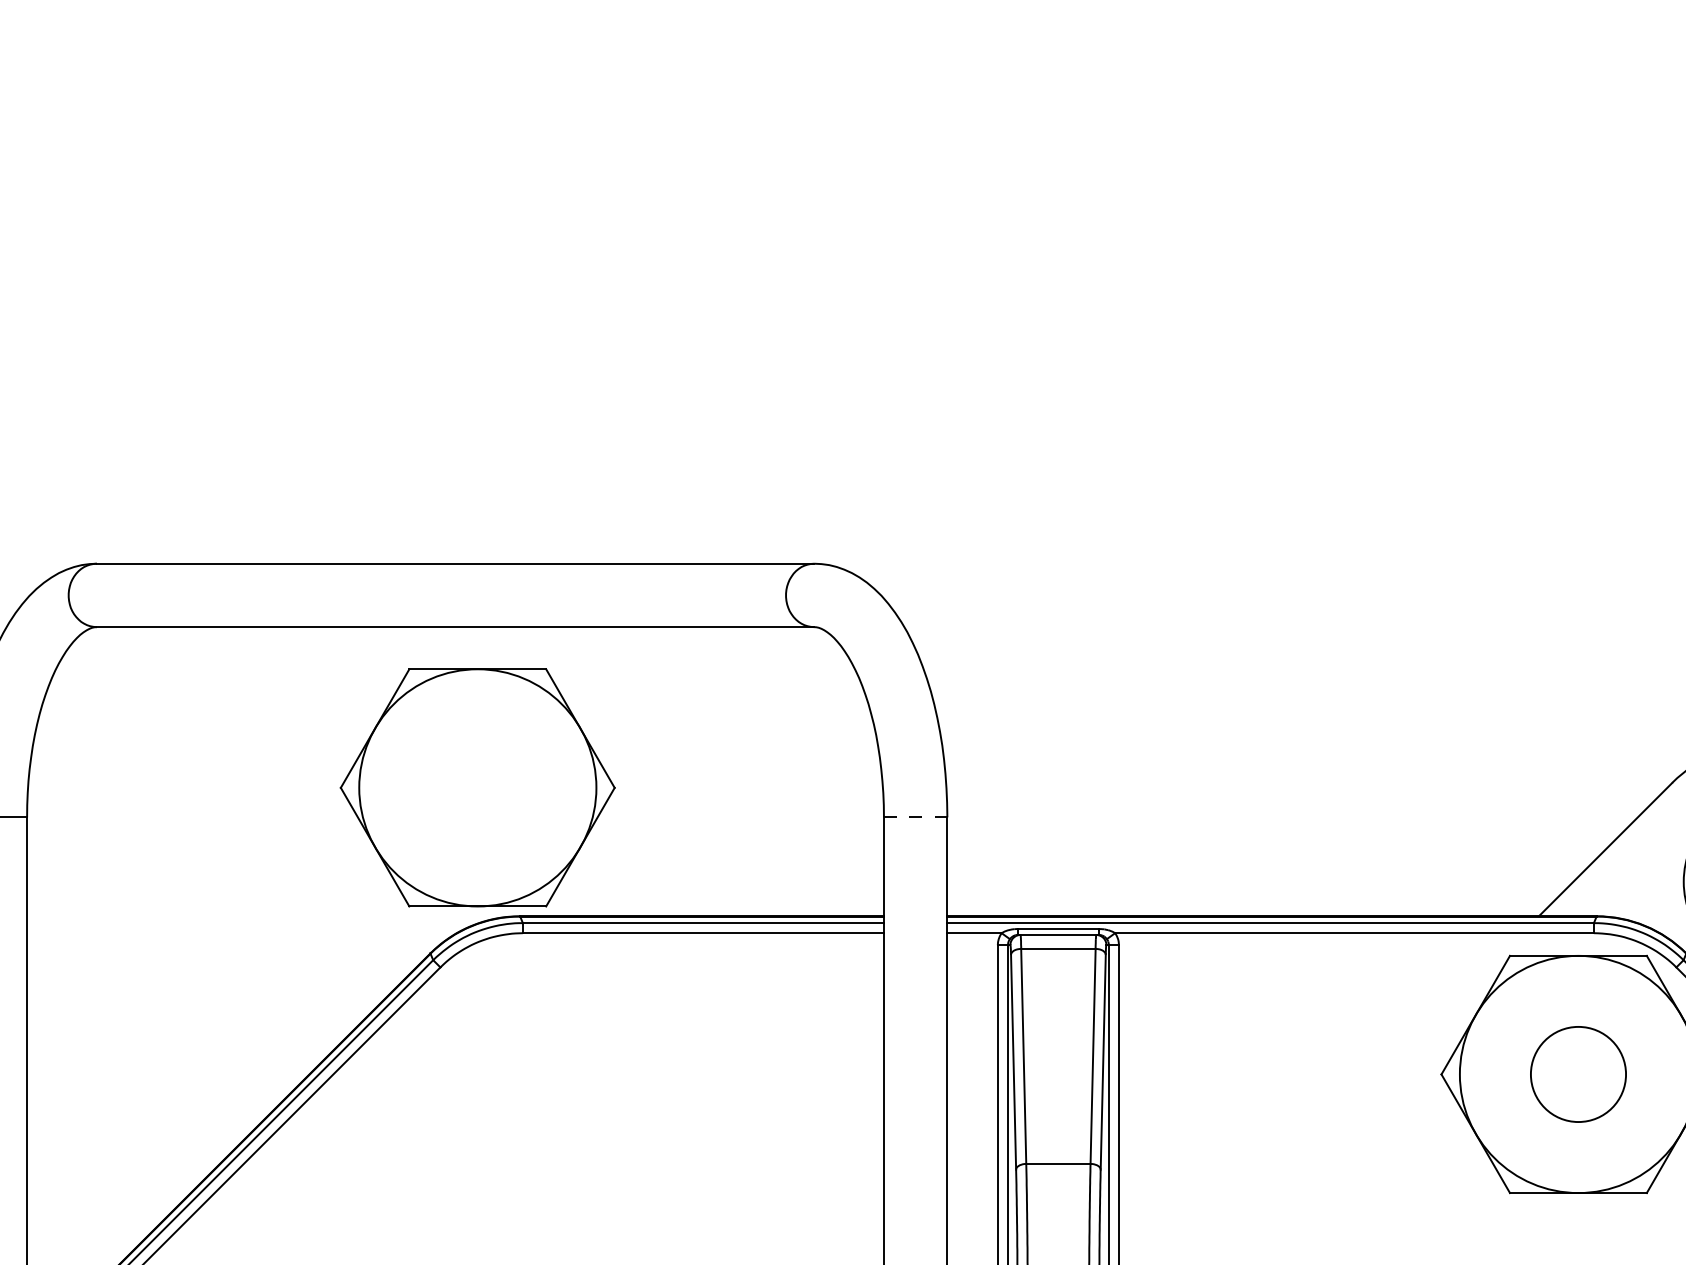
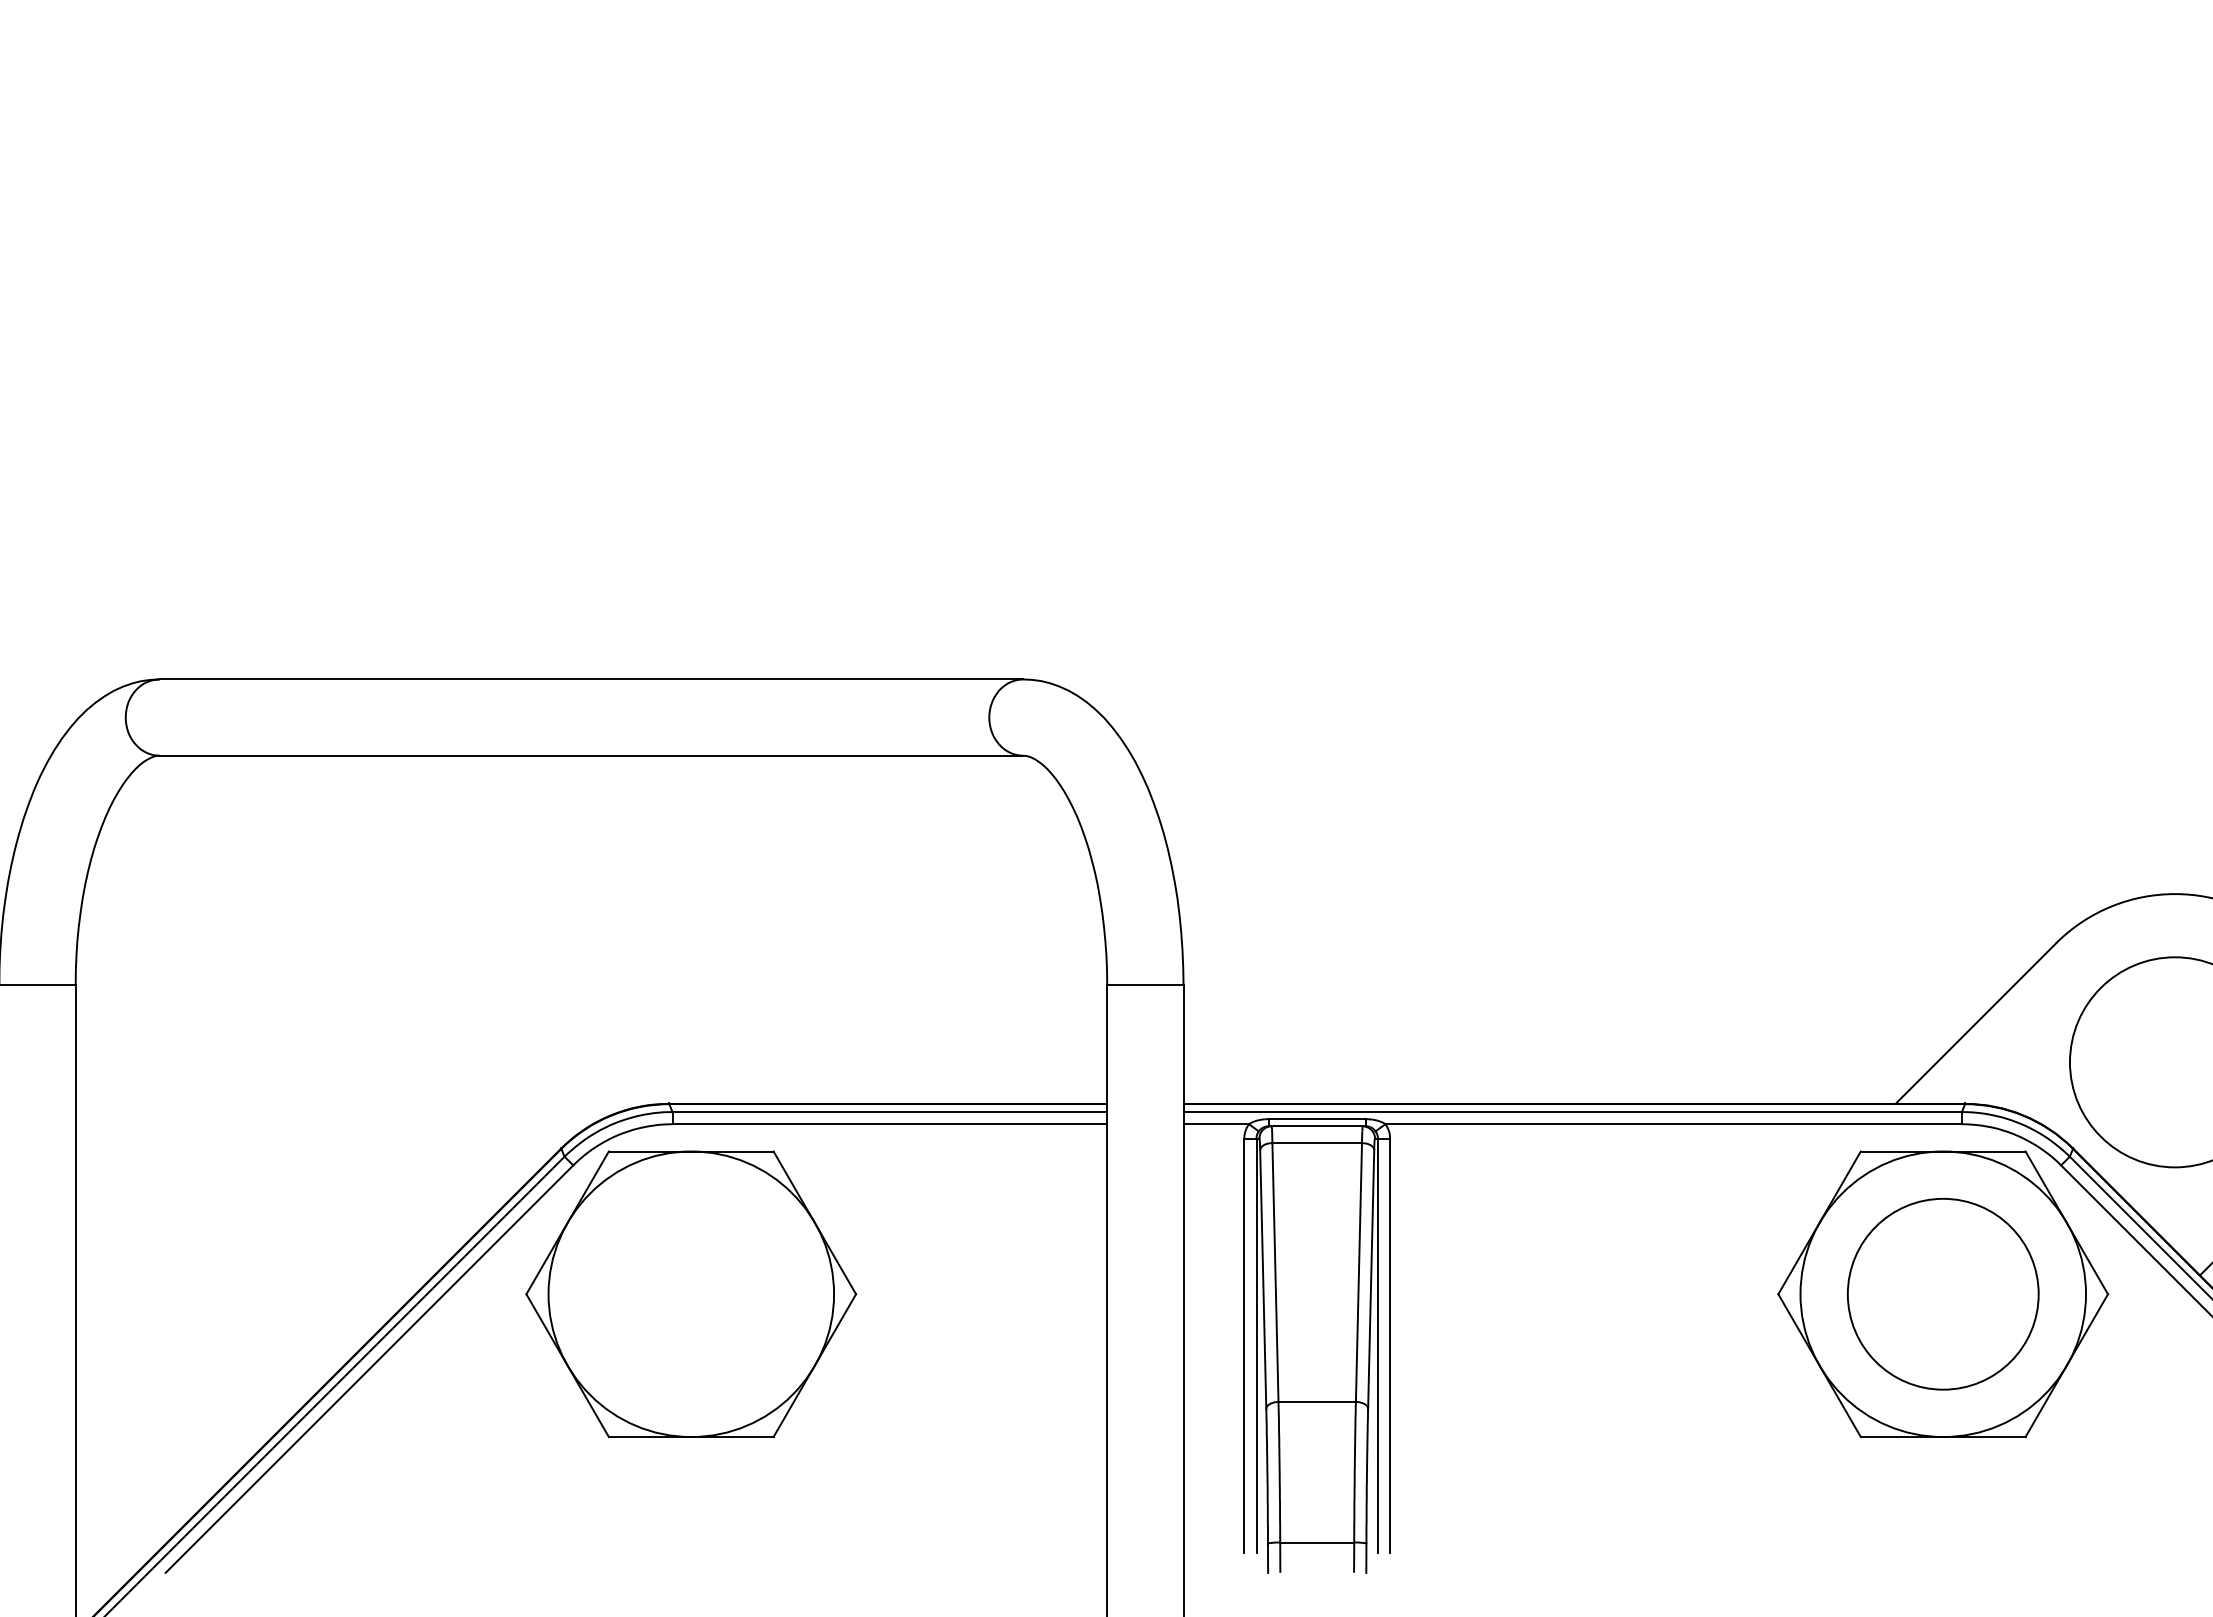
part: (477, 788) -> (691, 1294), moved
line: (915, 817) -> (1145, 984), dashed -> solid
circle: (1577, 1073) -> (1942, 1293), size x1.67

